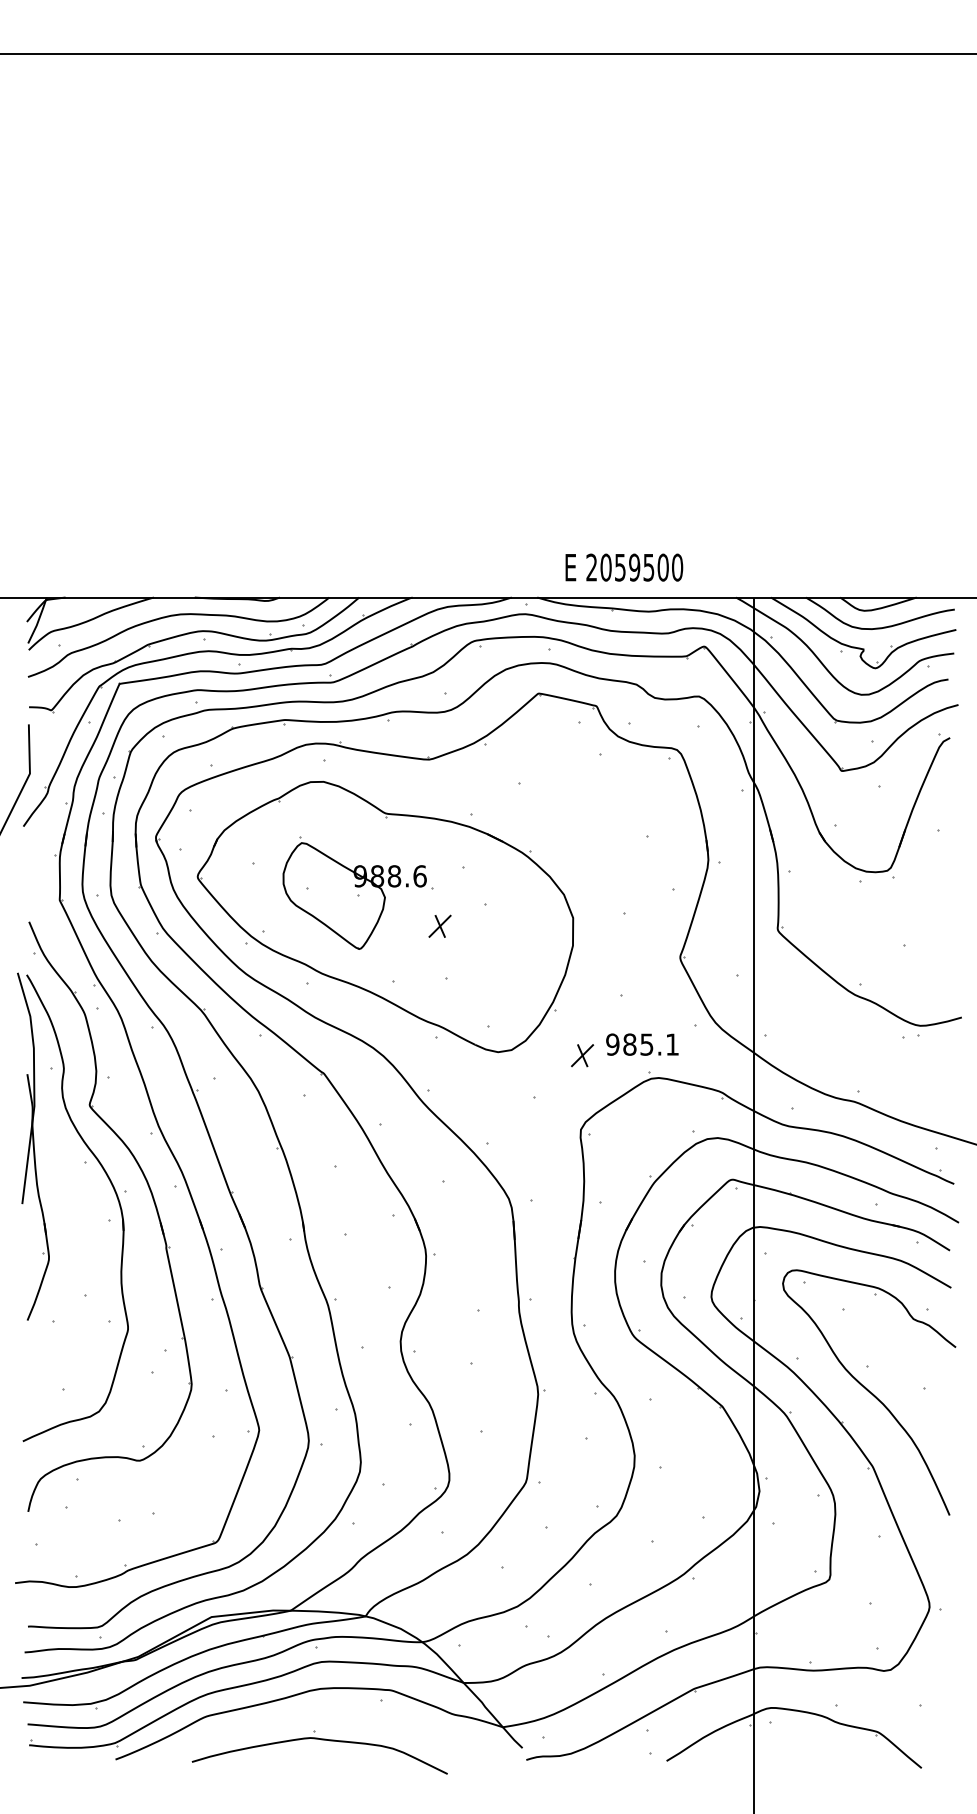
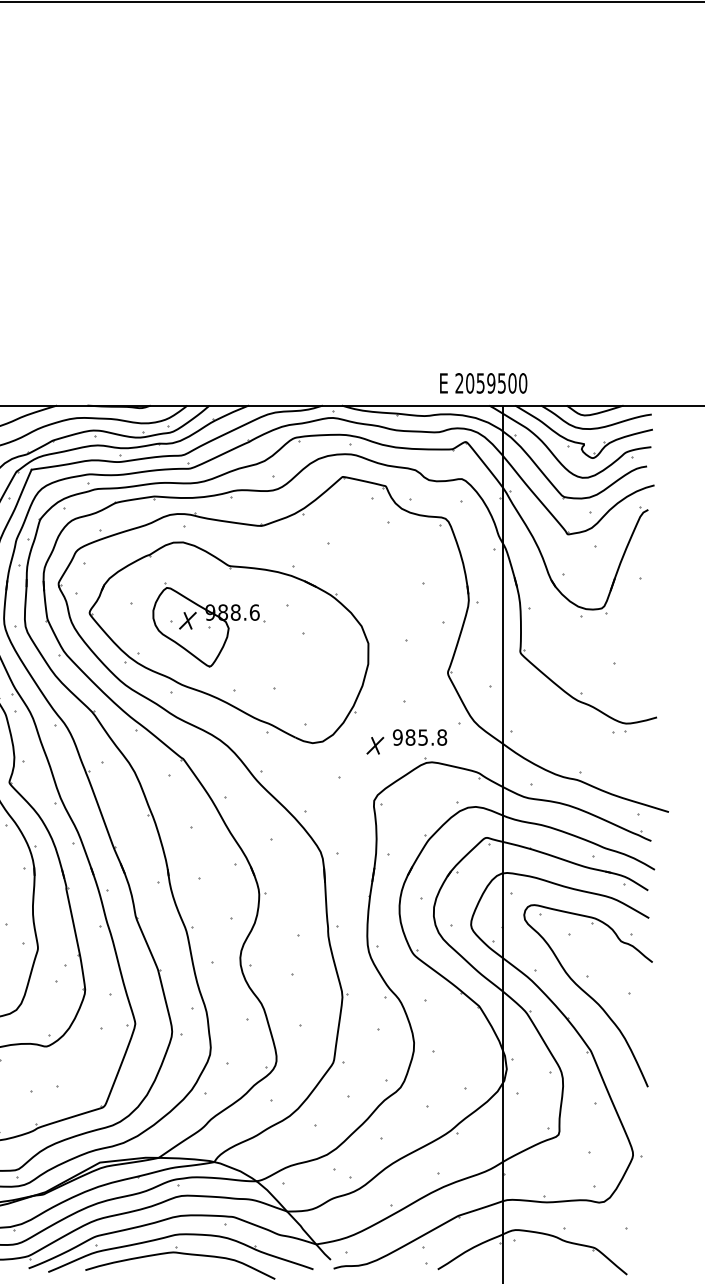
text: (624, 567) -> (483, 383), moved
part: (439, 925) -> (187, 620), moved
text: (672, 1044) -> (442, 737), 985.1 -> 985.8
part: (315, 1715) -> (177, 1235), added

